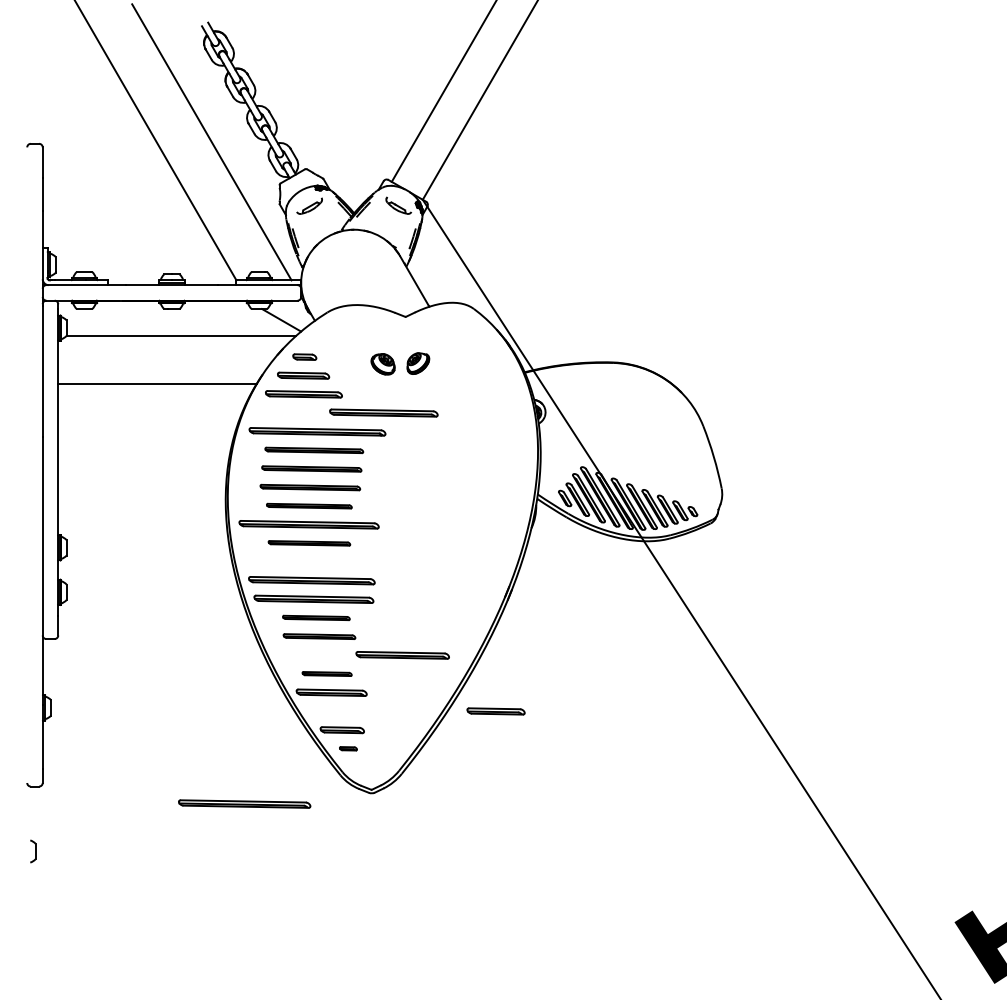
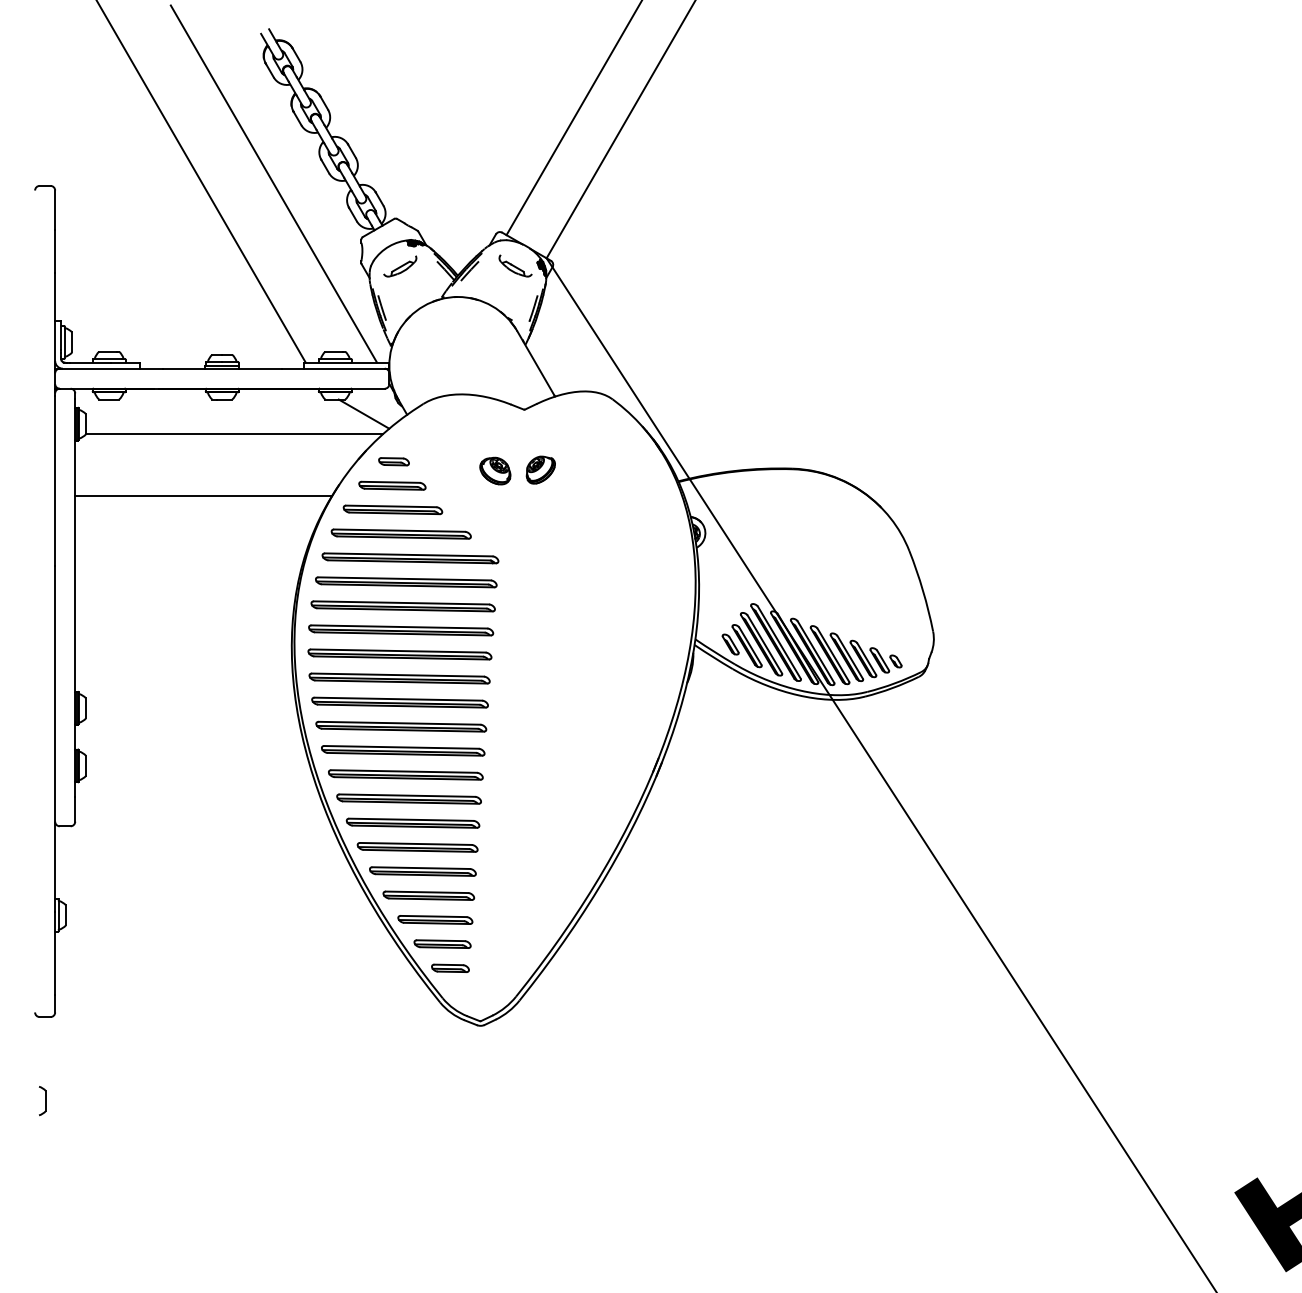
part: (383, 412) -> (400, 533), moved
part: (314, 450) -> (406, 582), size x1.43
part: (311, 469) -> (402, 606), size x1.43
part: (310, 487) -> (401, 630), size x1.43
part: (309, 506) -> (399, 654), size x1.67
part: (309, 543) -> (399, 702), size x1.67
part: (315, 617) -> (408, 798), size x1.67
part: (319, 636) -> (412, 822), size x1.43
part: (402, 655) -> (417, 847), moved
part: (326, 673) -> (422, 871), size x1.67
part: (496, 711) -> (435, 919), moved
part: (348, 748) -> (450, 967), size x1.67
part: (244, 803) -> (401, 726), moved

